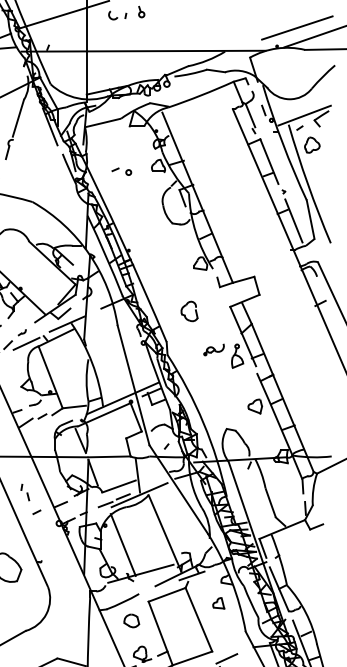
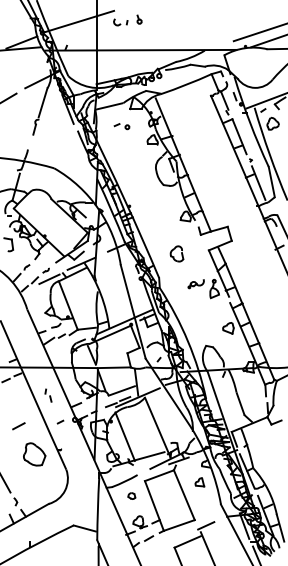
part: (121, 171) -> (121, 126), moved
line: (36, 511) -> (60, 421), moved
part: (131, 620) -> (131, 495), size x0.6

